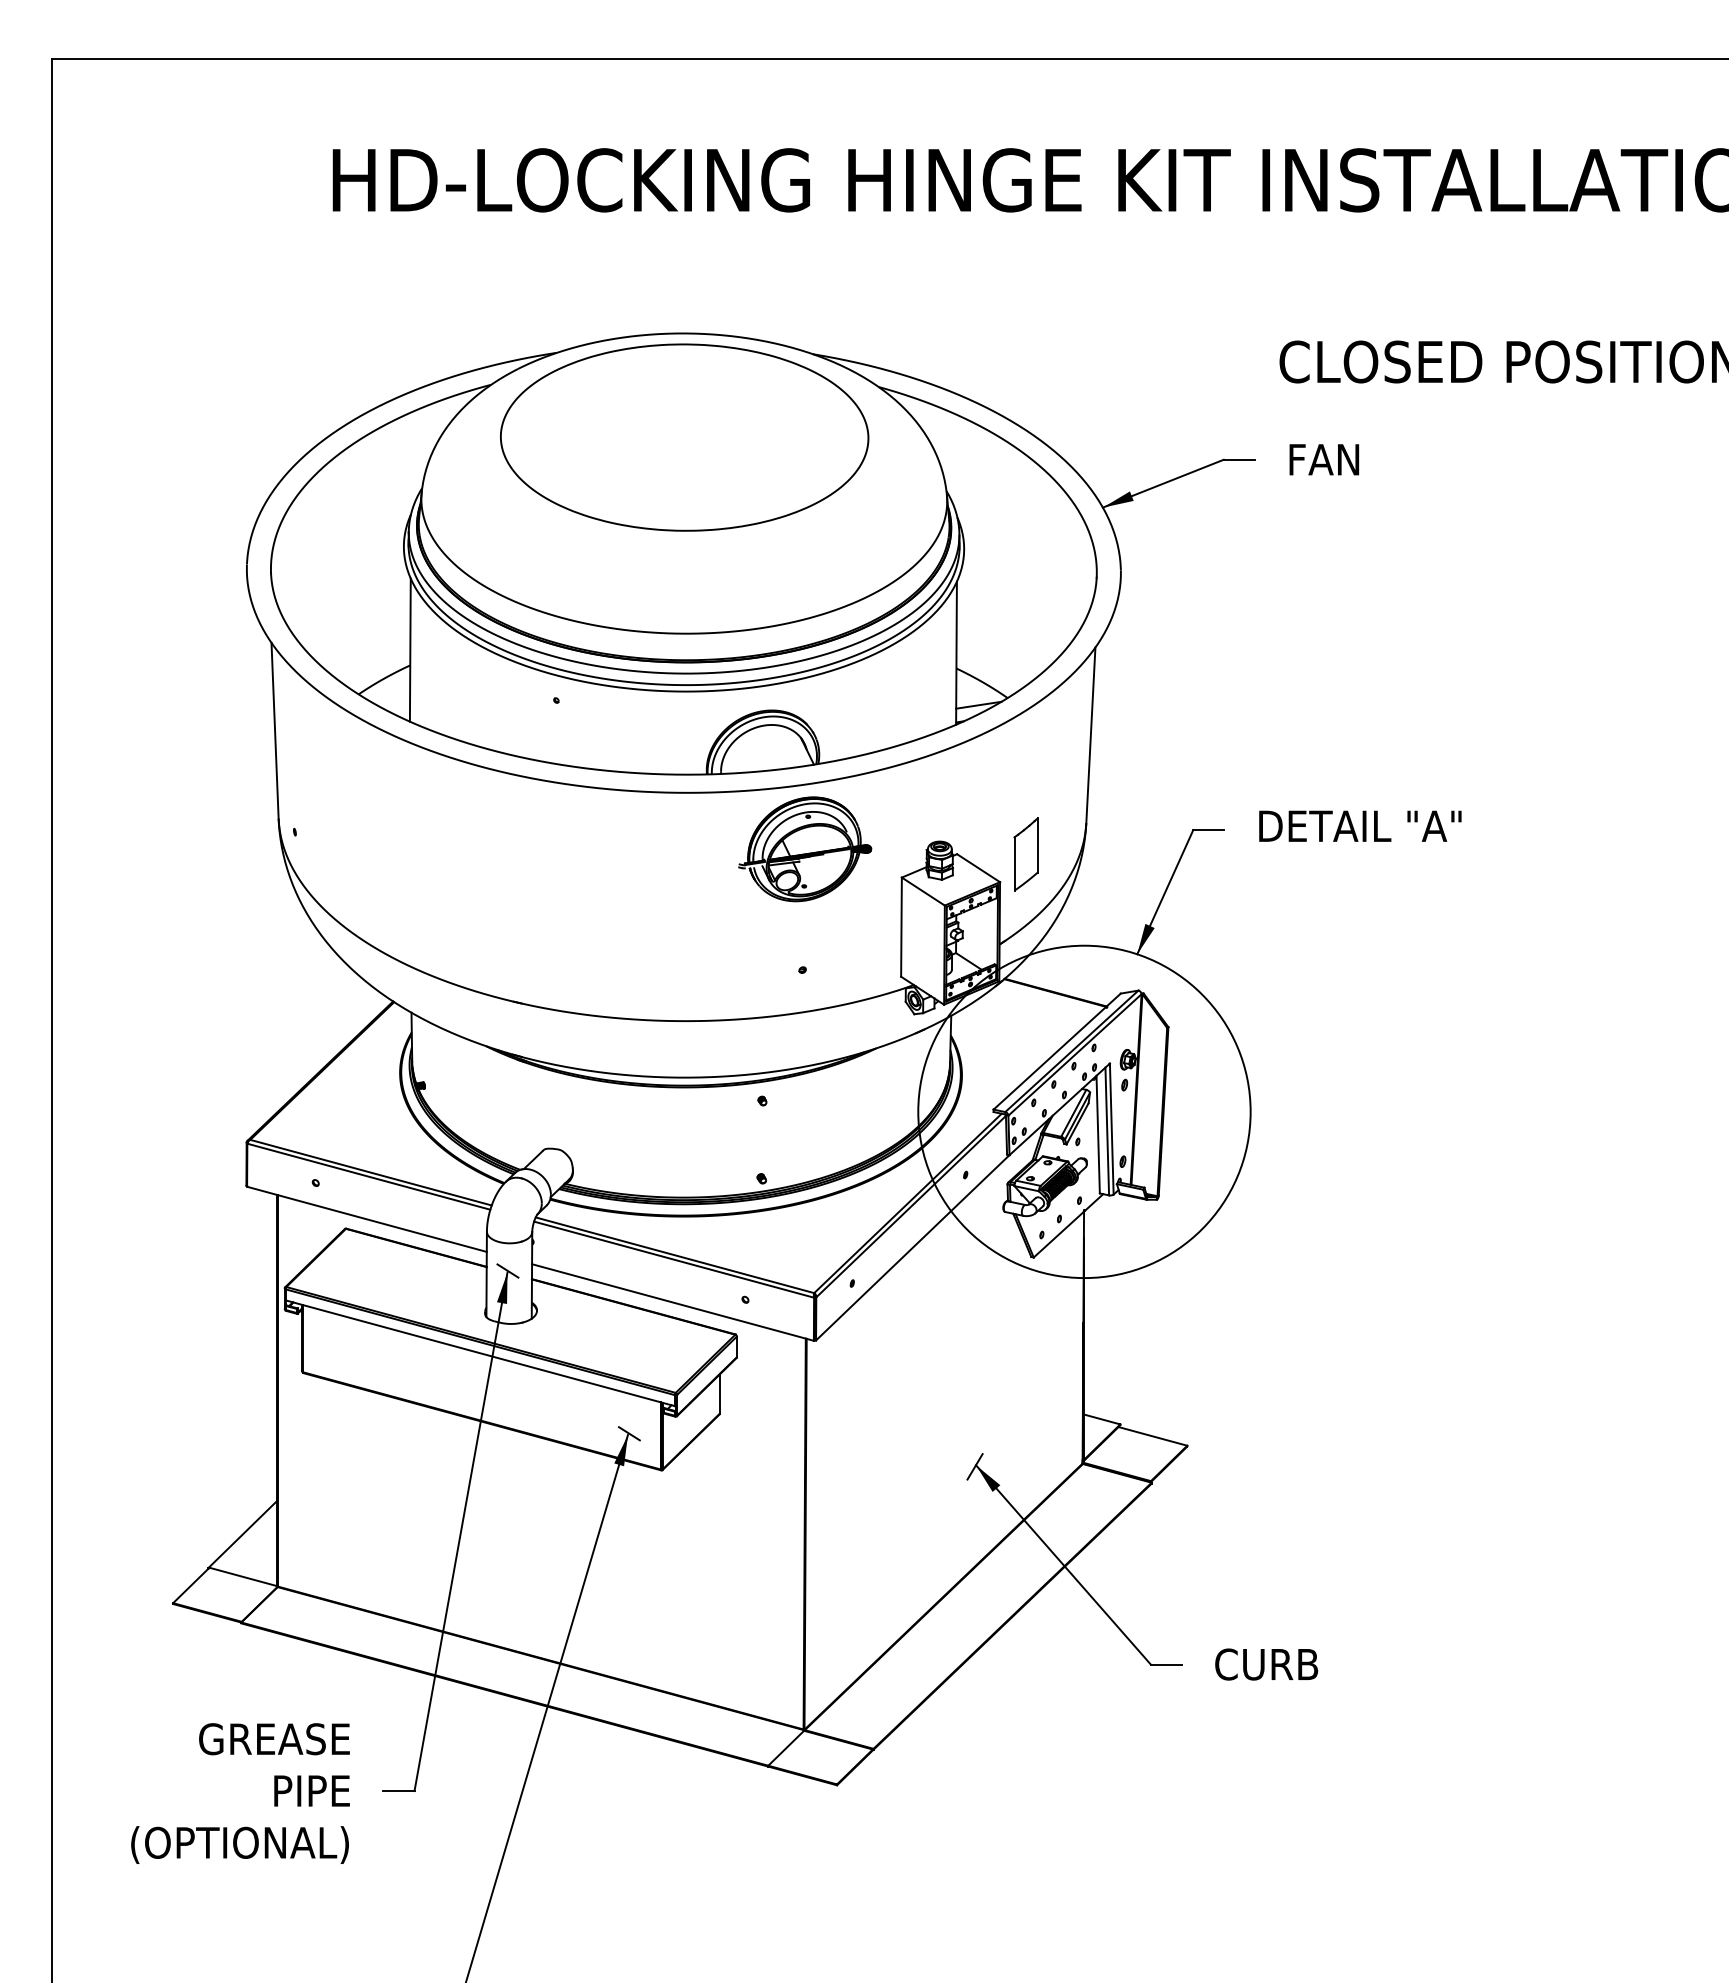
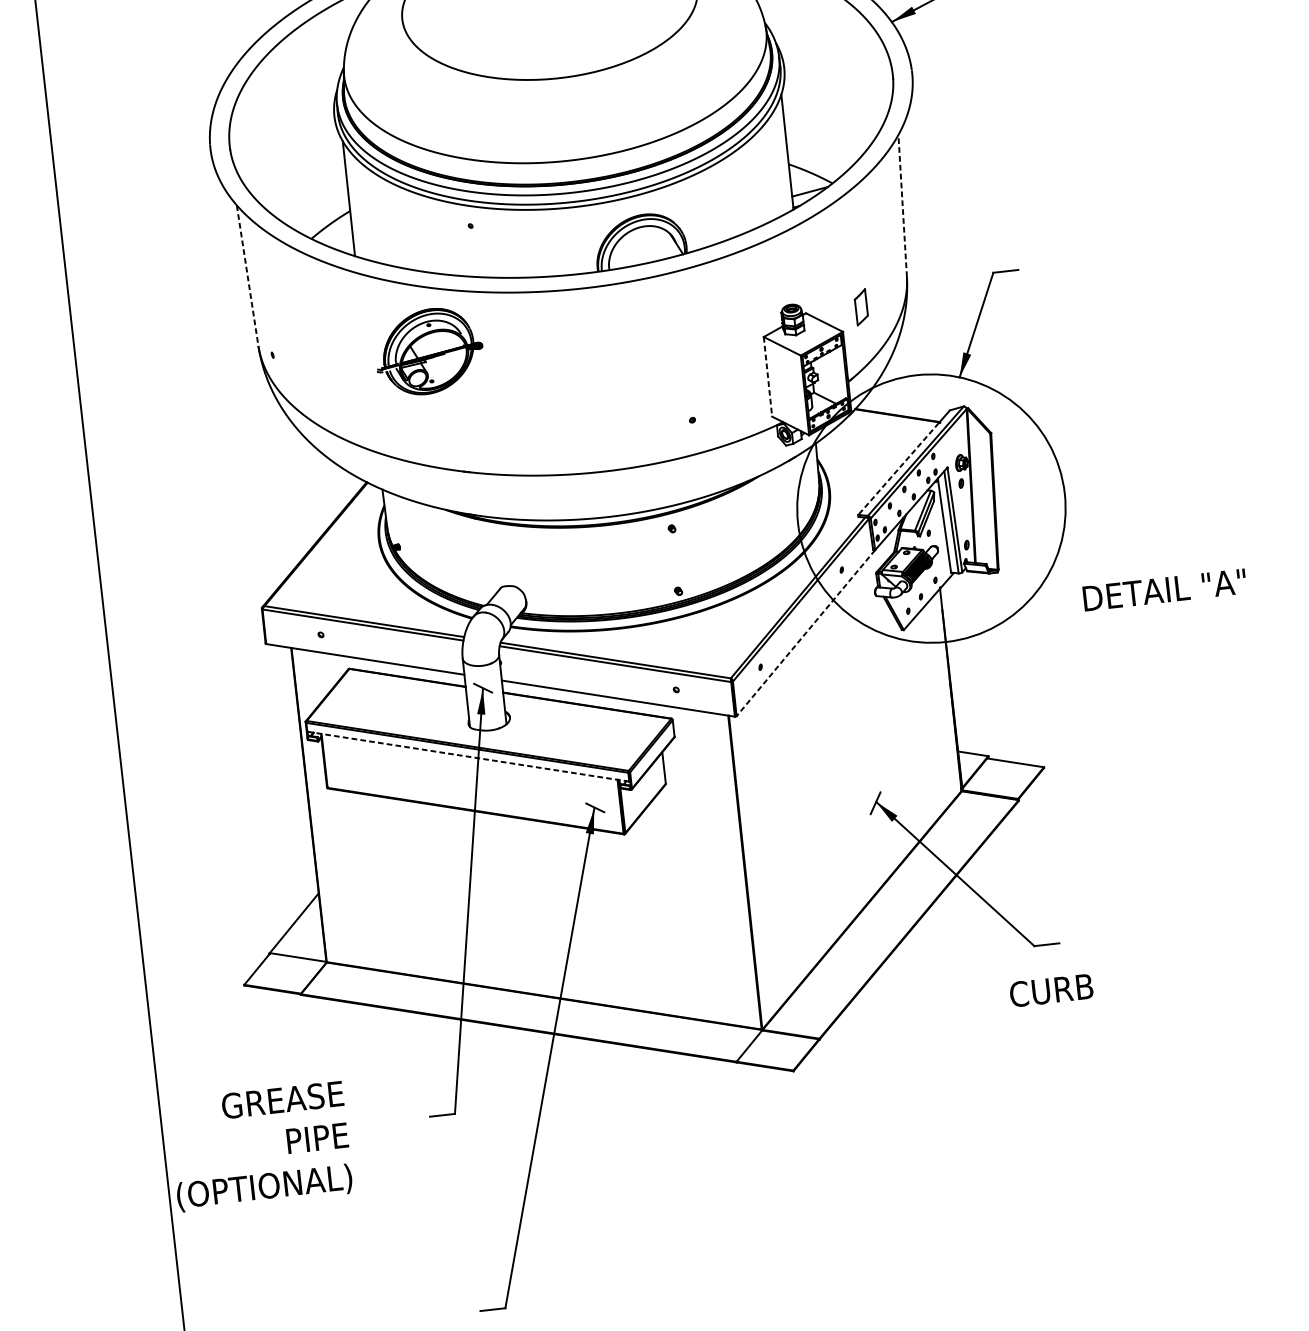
line: (275, 731) -> (248, 276), solid -> dashed
line: (1090, 734) -> (902, 205), solid -> dashed
text: (1360, 825) -> (1164, 589), moved
part: (805, 849) -> (429, 351), moved
part: (1025, 854) -> (860, 307), size x0.6
line: (901, 927) -> (768, 377), solid -> dashed
line: (1049, 1058) -> (898, 468), solid -> dashed
line: (912, 1247) -> (805, 632), solid -> dashed
line: (480, 1353) -> (468, 756), solid -> dashed
text: (1266, 1664) -> (1051, 990), moved
text: (240, 1793) -> (260, 1146), moved

